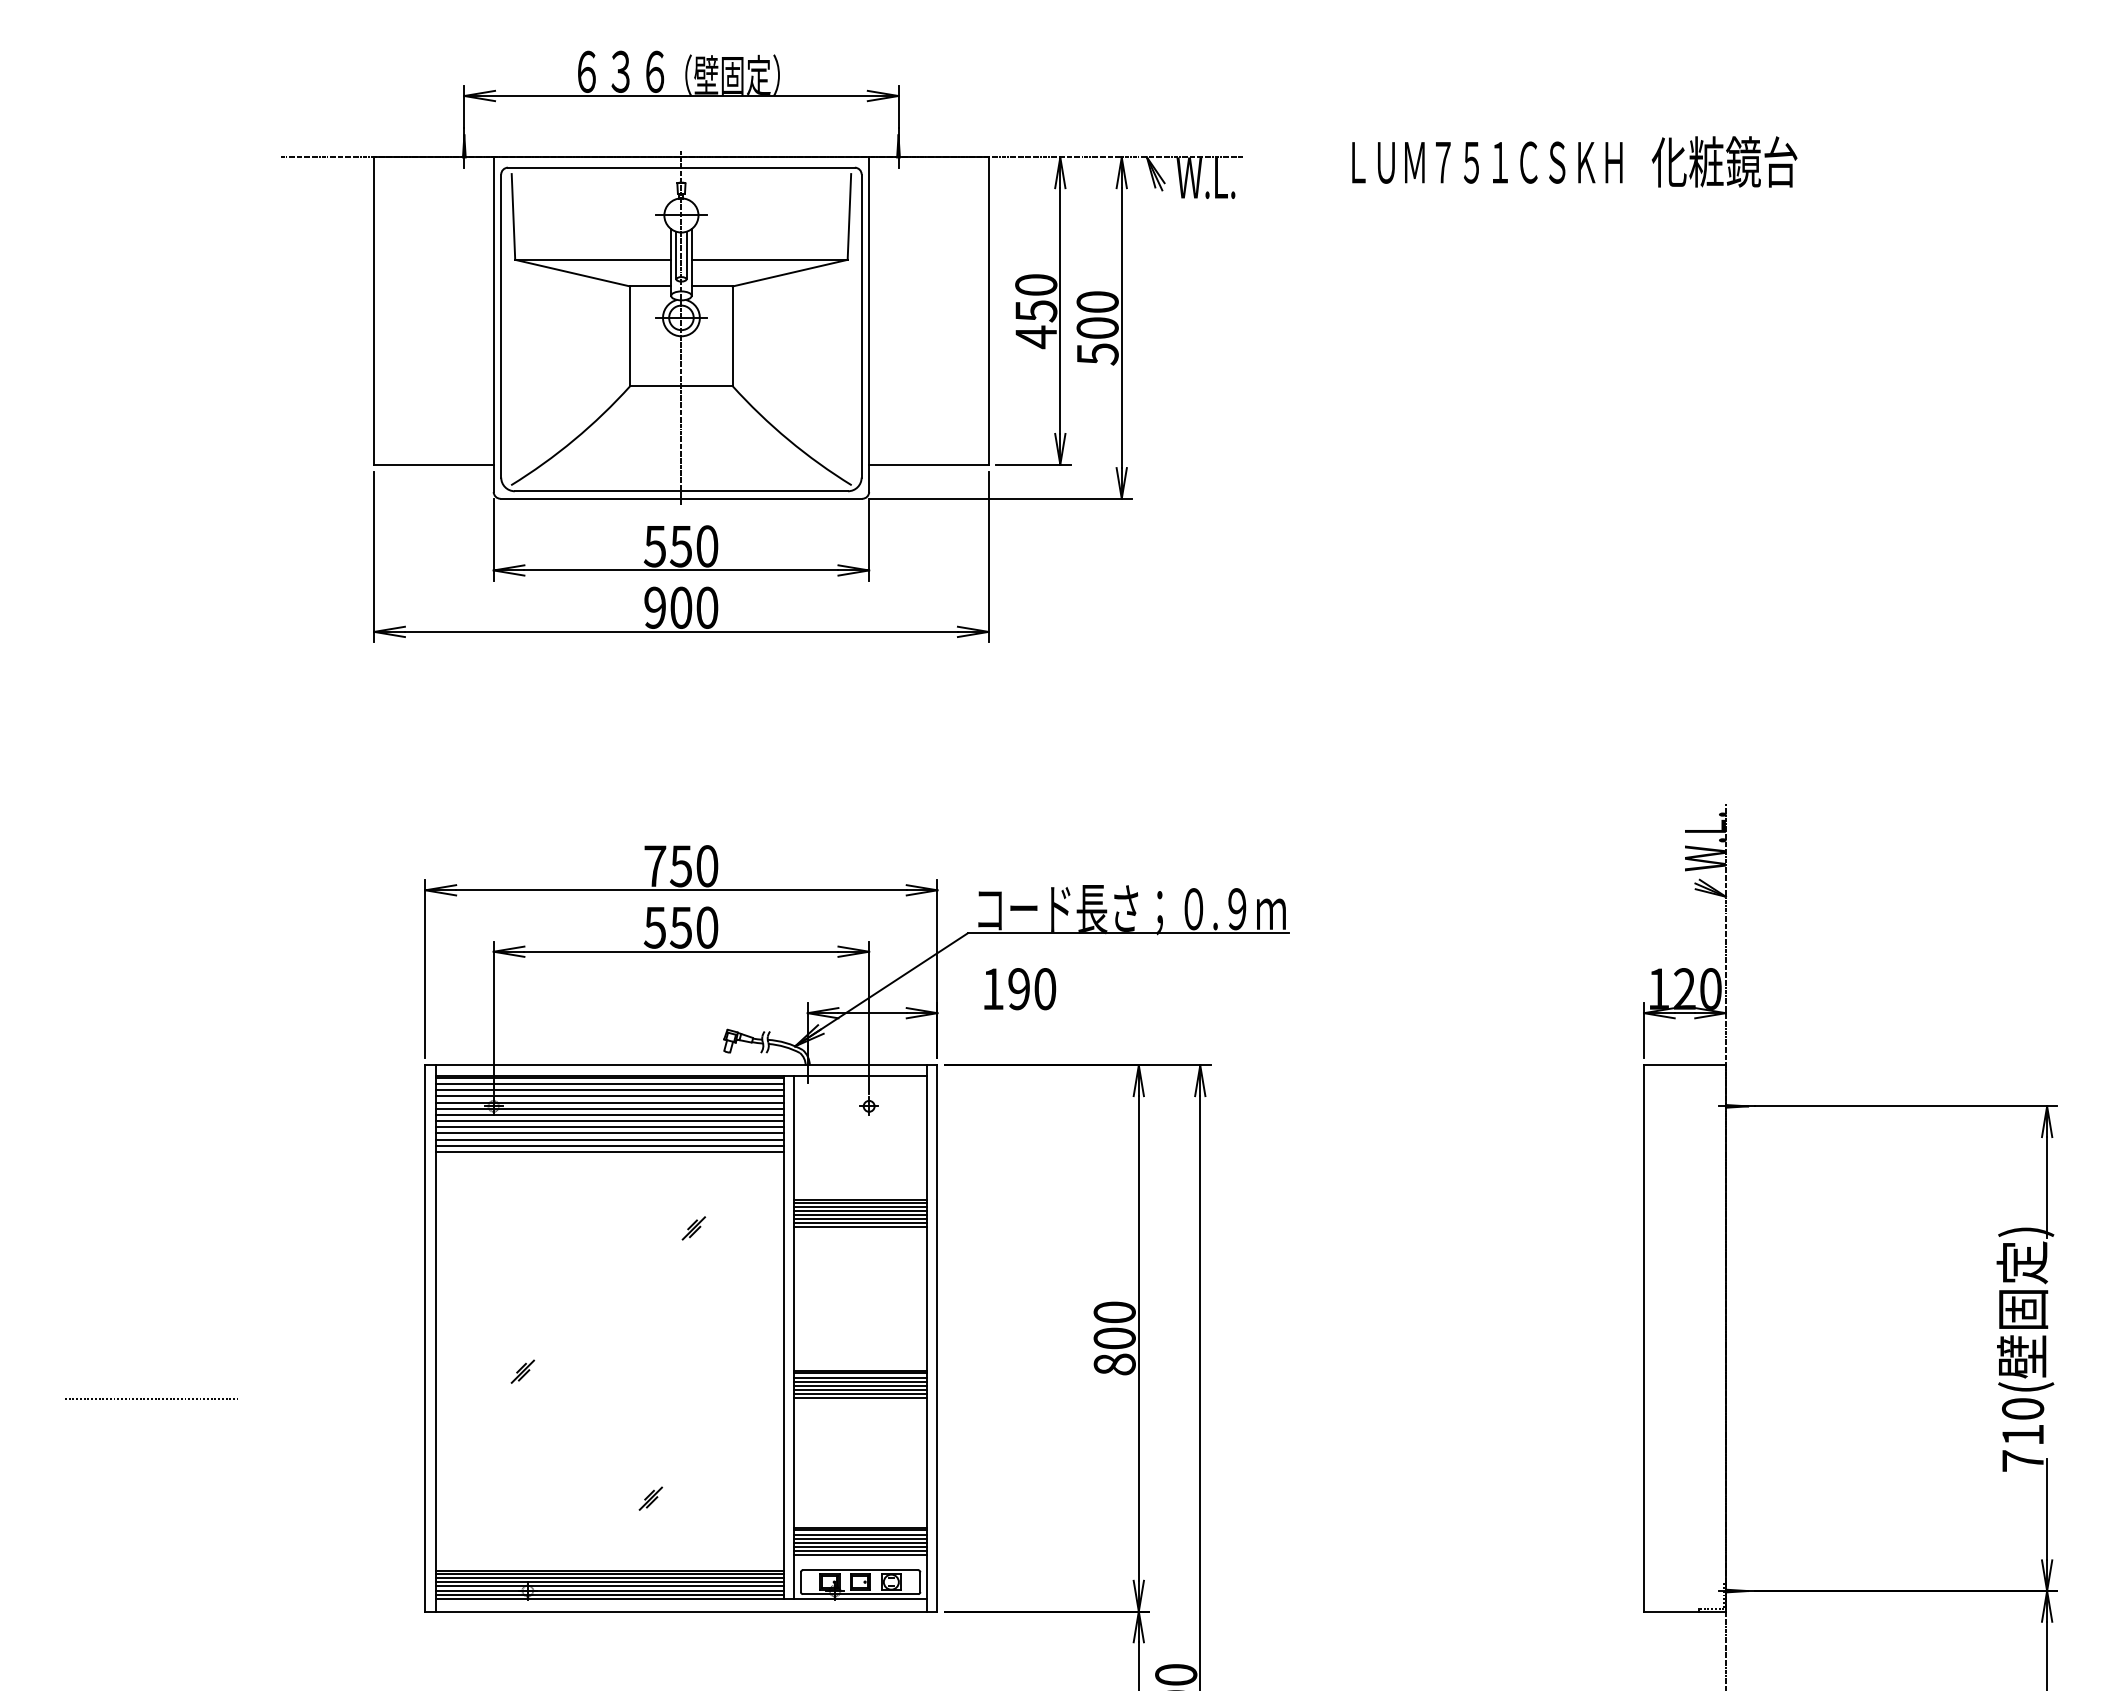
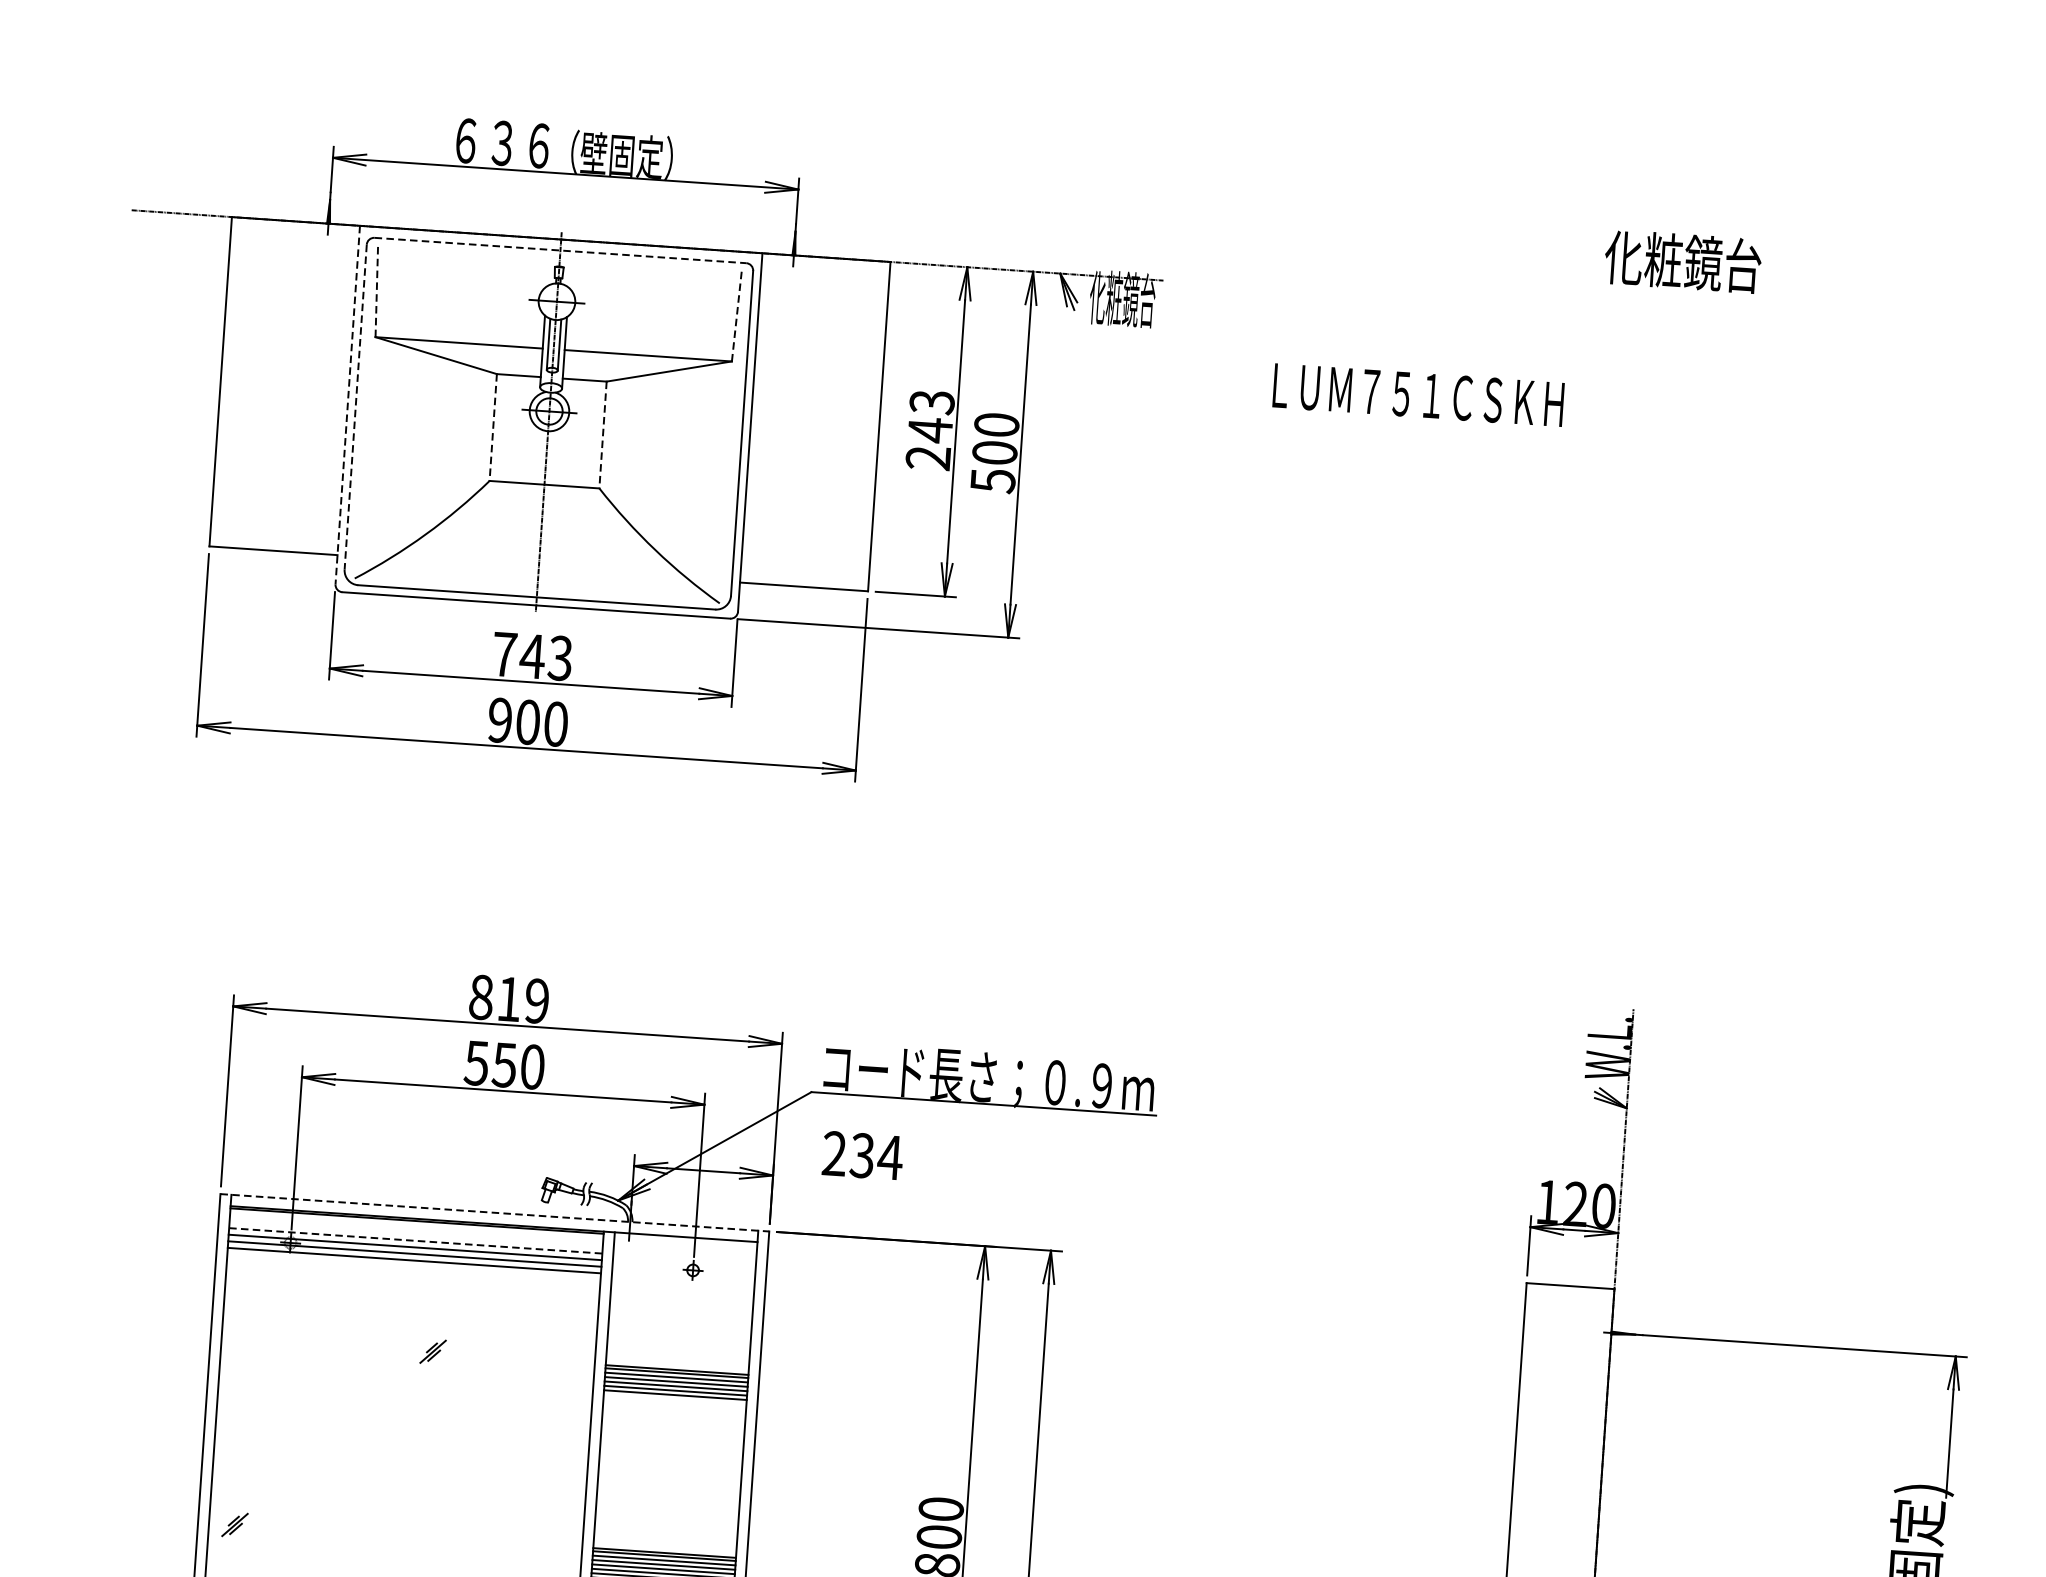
text: (1724, 161) -> (1683, 261), moved
text: (1487, 162) -> (1418, 394), moved
line: (681, 167) -> (560, 250), solid -> dashed
text: (1206, 176) -> (1122, 298), W.L. -> 化粧鏡台
line: (513, 216) -> (376, 290), solid -> dashed
line: (849, 216) -> (737, 315), solid -> dashed
text: (1036, 311) -> (930, 430), 450 -> 243
line: (493, 325) -> (347, 405), solid -> dashed
line: (501, 326) -> (355, 407), solid -> dashed
line: (630, 336) -> (493, 427), solid -> dashed
line: (732, 336) -> (602, 435), solid -> dashed
text: (680, 546) -> (531, 656), 550 -> 743
text: (681, 866) -> (509, 999), 750 -> 819
text: (1019, 989) -> (862, 1156), 190 -> 234
line: (681, 1065) -> (494, 1212), solid -> dashed
line: (609, 1084) -> (416, 1228), removed
line: (609, 1090) -> (415, 1234), removed
line: (610, 1096) -> (416, 1240), solid -> dashed
line: (609, 1121) -> (413, 1267), removed
line: (609, 1127) -> (413, 1274), removed
line: (609, 1133) -> (412, 1280), removed
line: (609, 1140) -> (412, 1288), removed
line: (609, 1145) -> (411, 1293), removed
line: (609, 1151) -> (411, 1299), removed
line: (860, 1227) -> (674, 1399), removed
part: (693, 1228) -> (432, 1351), moved
part: (522, 1371) -> (234, 1524), moved

